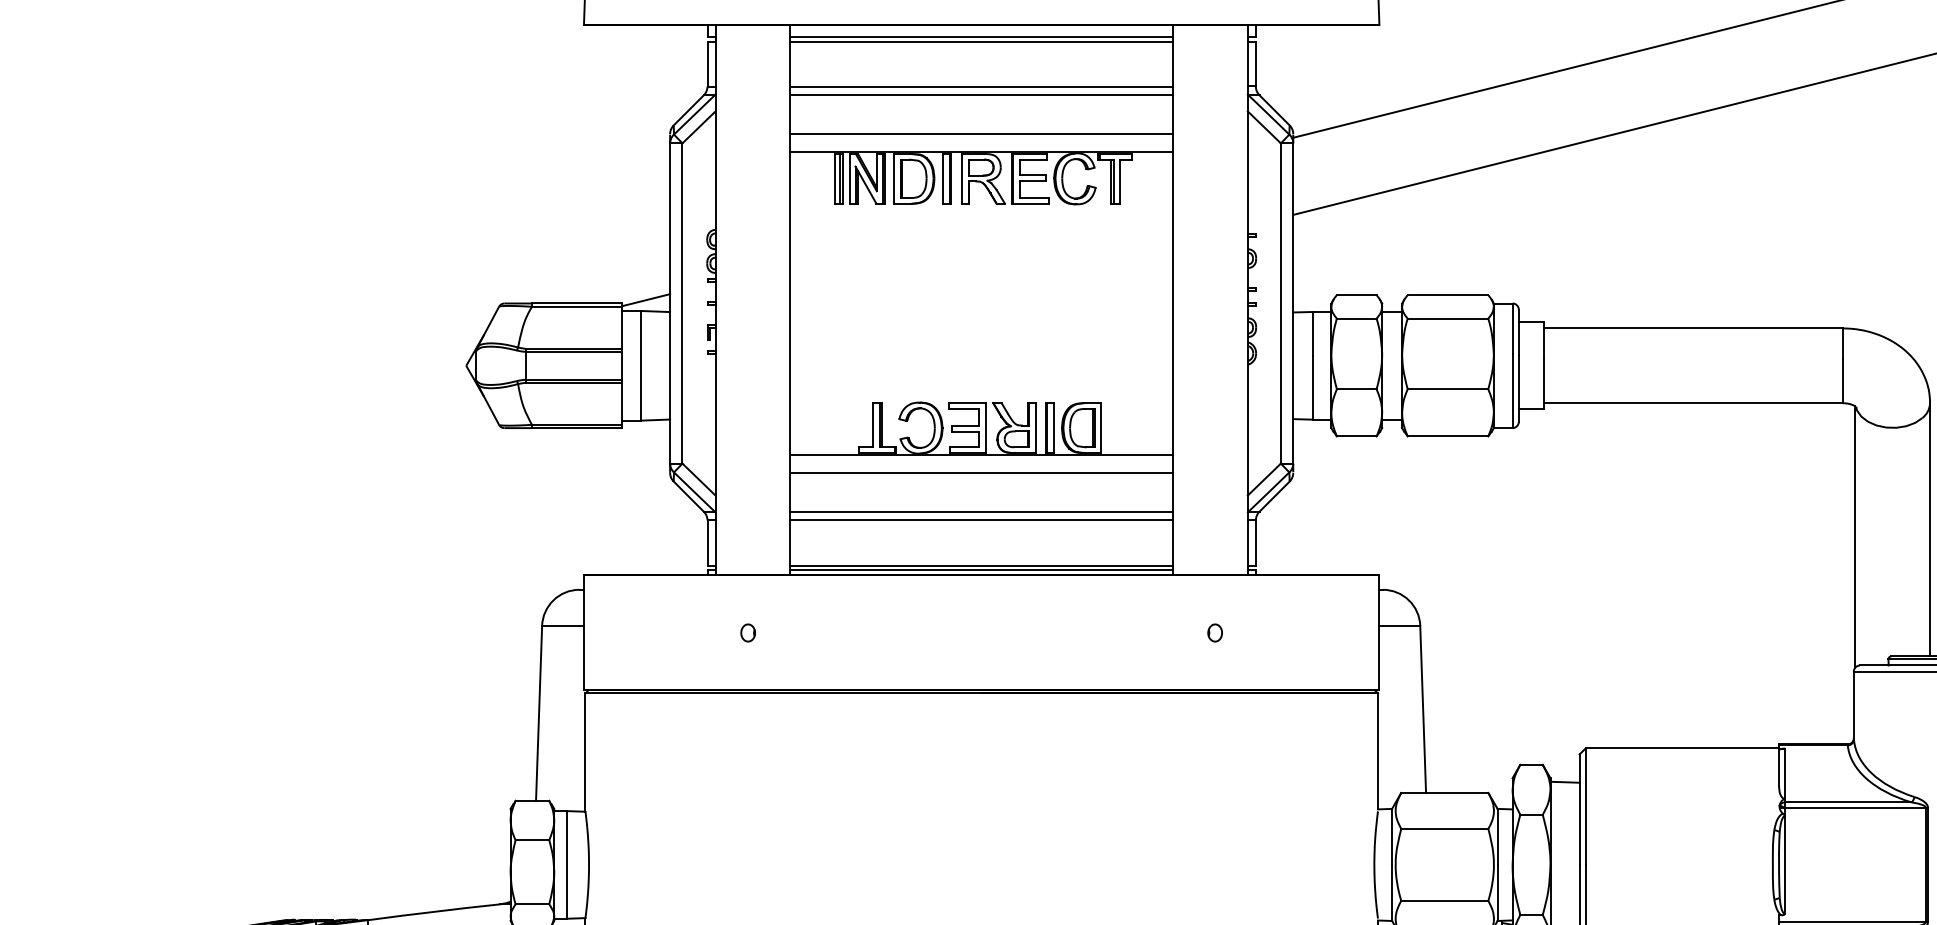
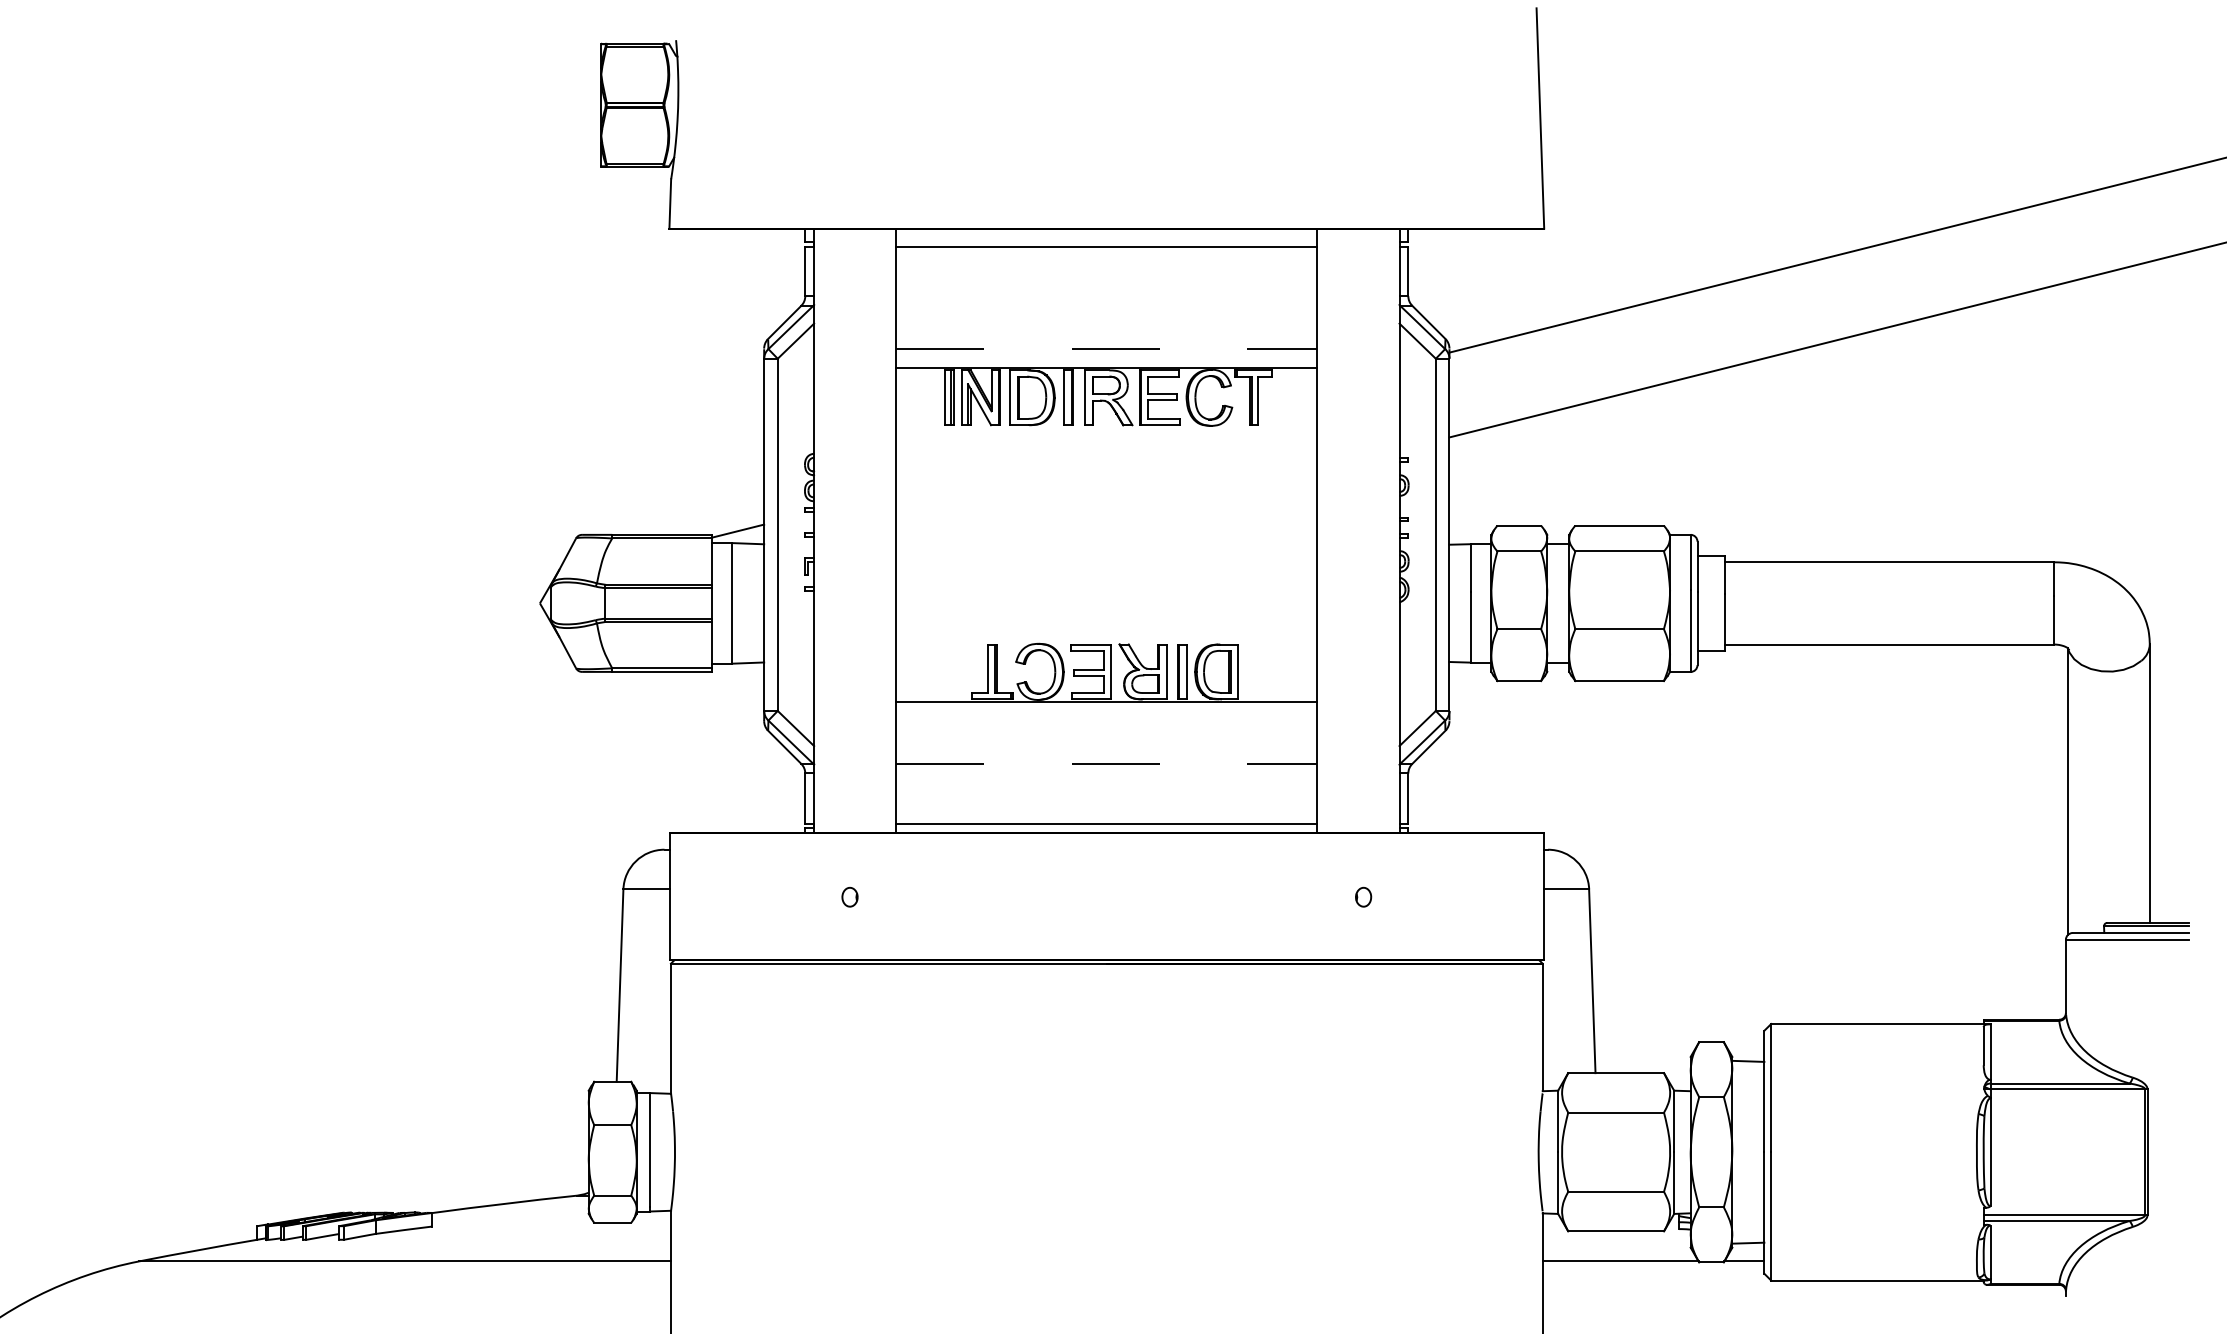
line: (981, 36) -> (1106, 241), removed
line: (981, 86) -> (1106, 296), removed
line: (981, 94) -> (1106, 305), removed
line: (982, 134) -> (1107, 348), solid -> dashed
line: (981, 473) -> (1106, 721), removed
line: (982, 511) -> (1107, 763), solid -> dashed
line: (981, 520) -> (1106, 773), removed
line: (981, 569) -> (1106, 827), removed

